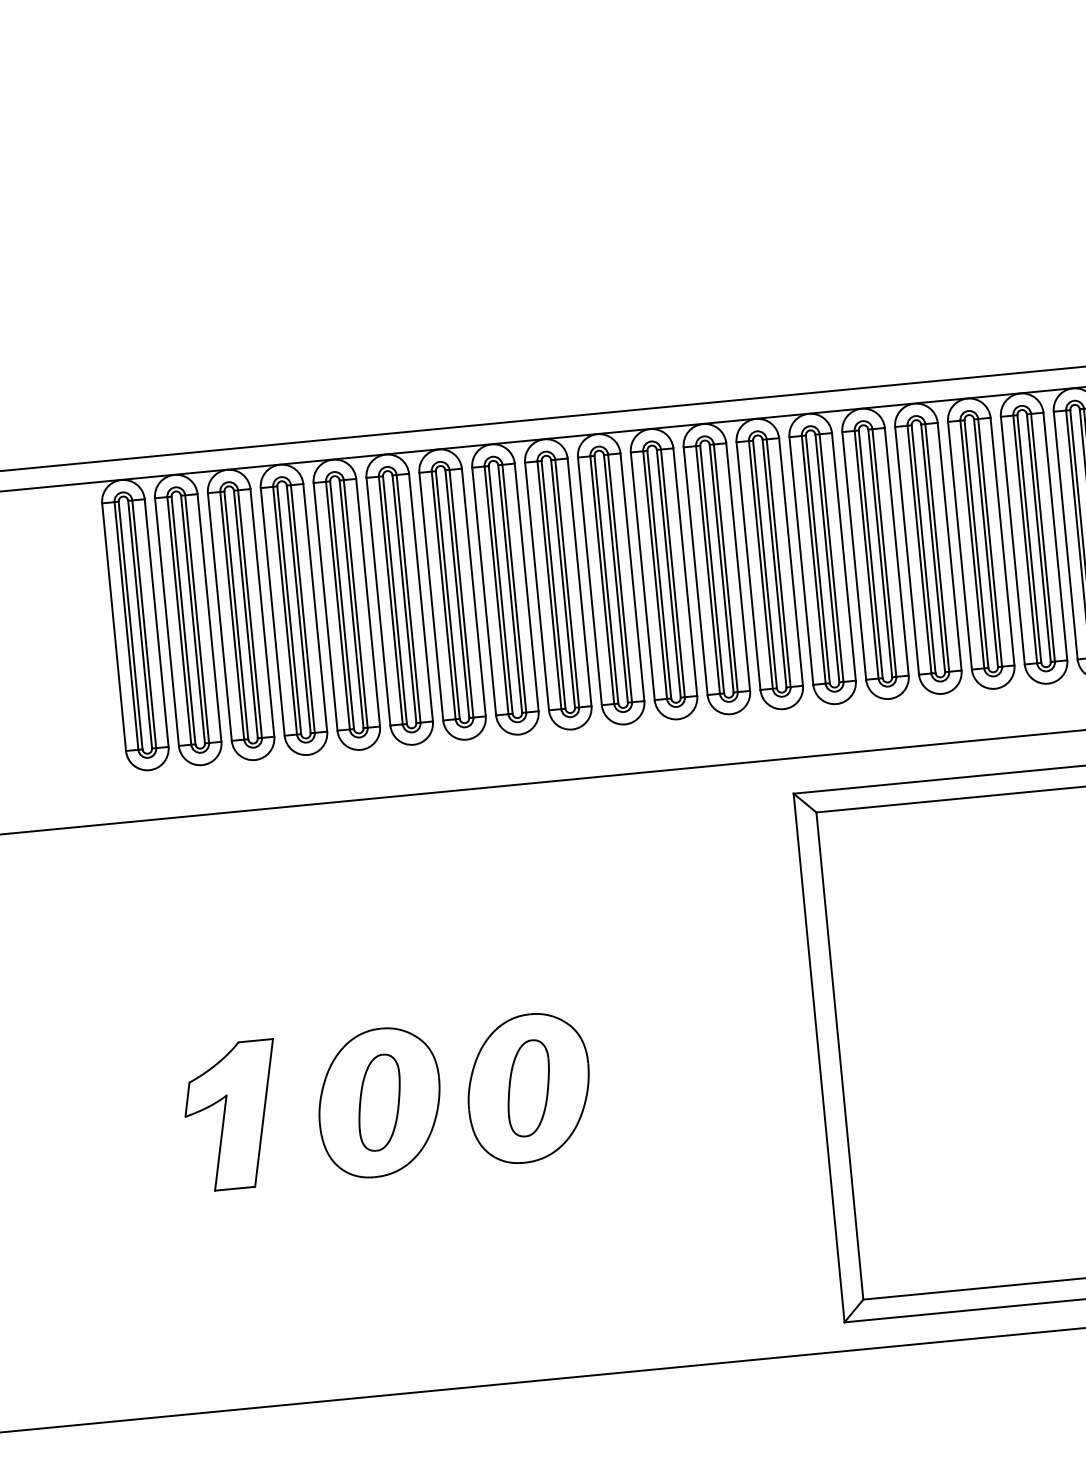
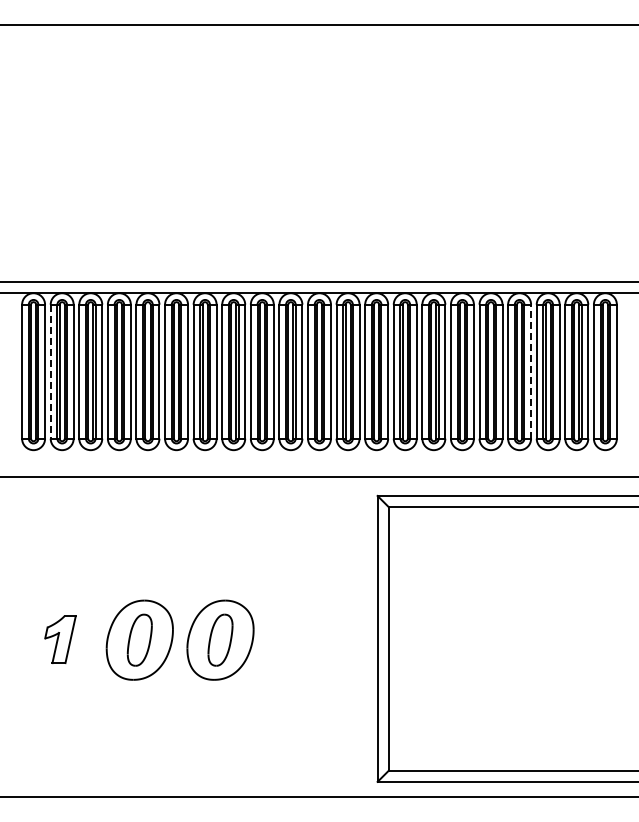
line: (1056, 536) -> (531, 371), solid -> dashed
line: (166, 621) -> (50, 371), solid -> dashed
part: (232, 1115) -> (60, 639), size x0.6

